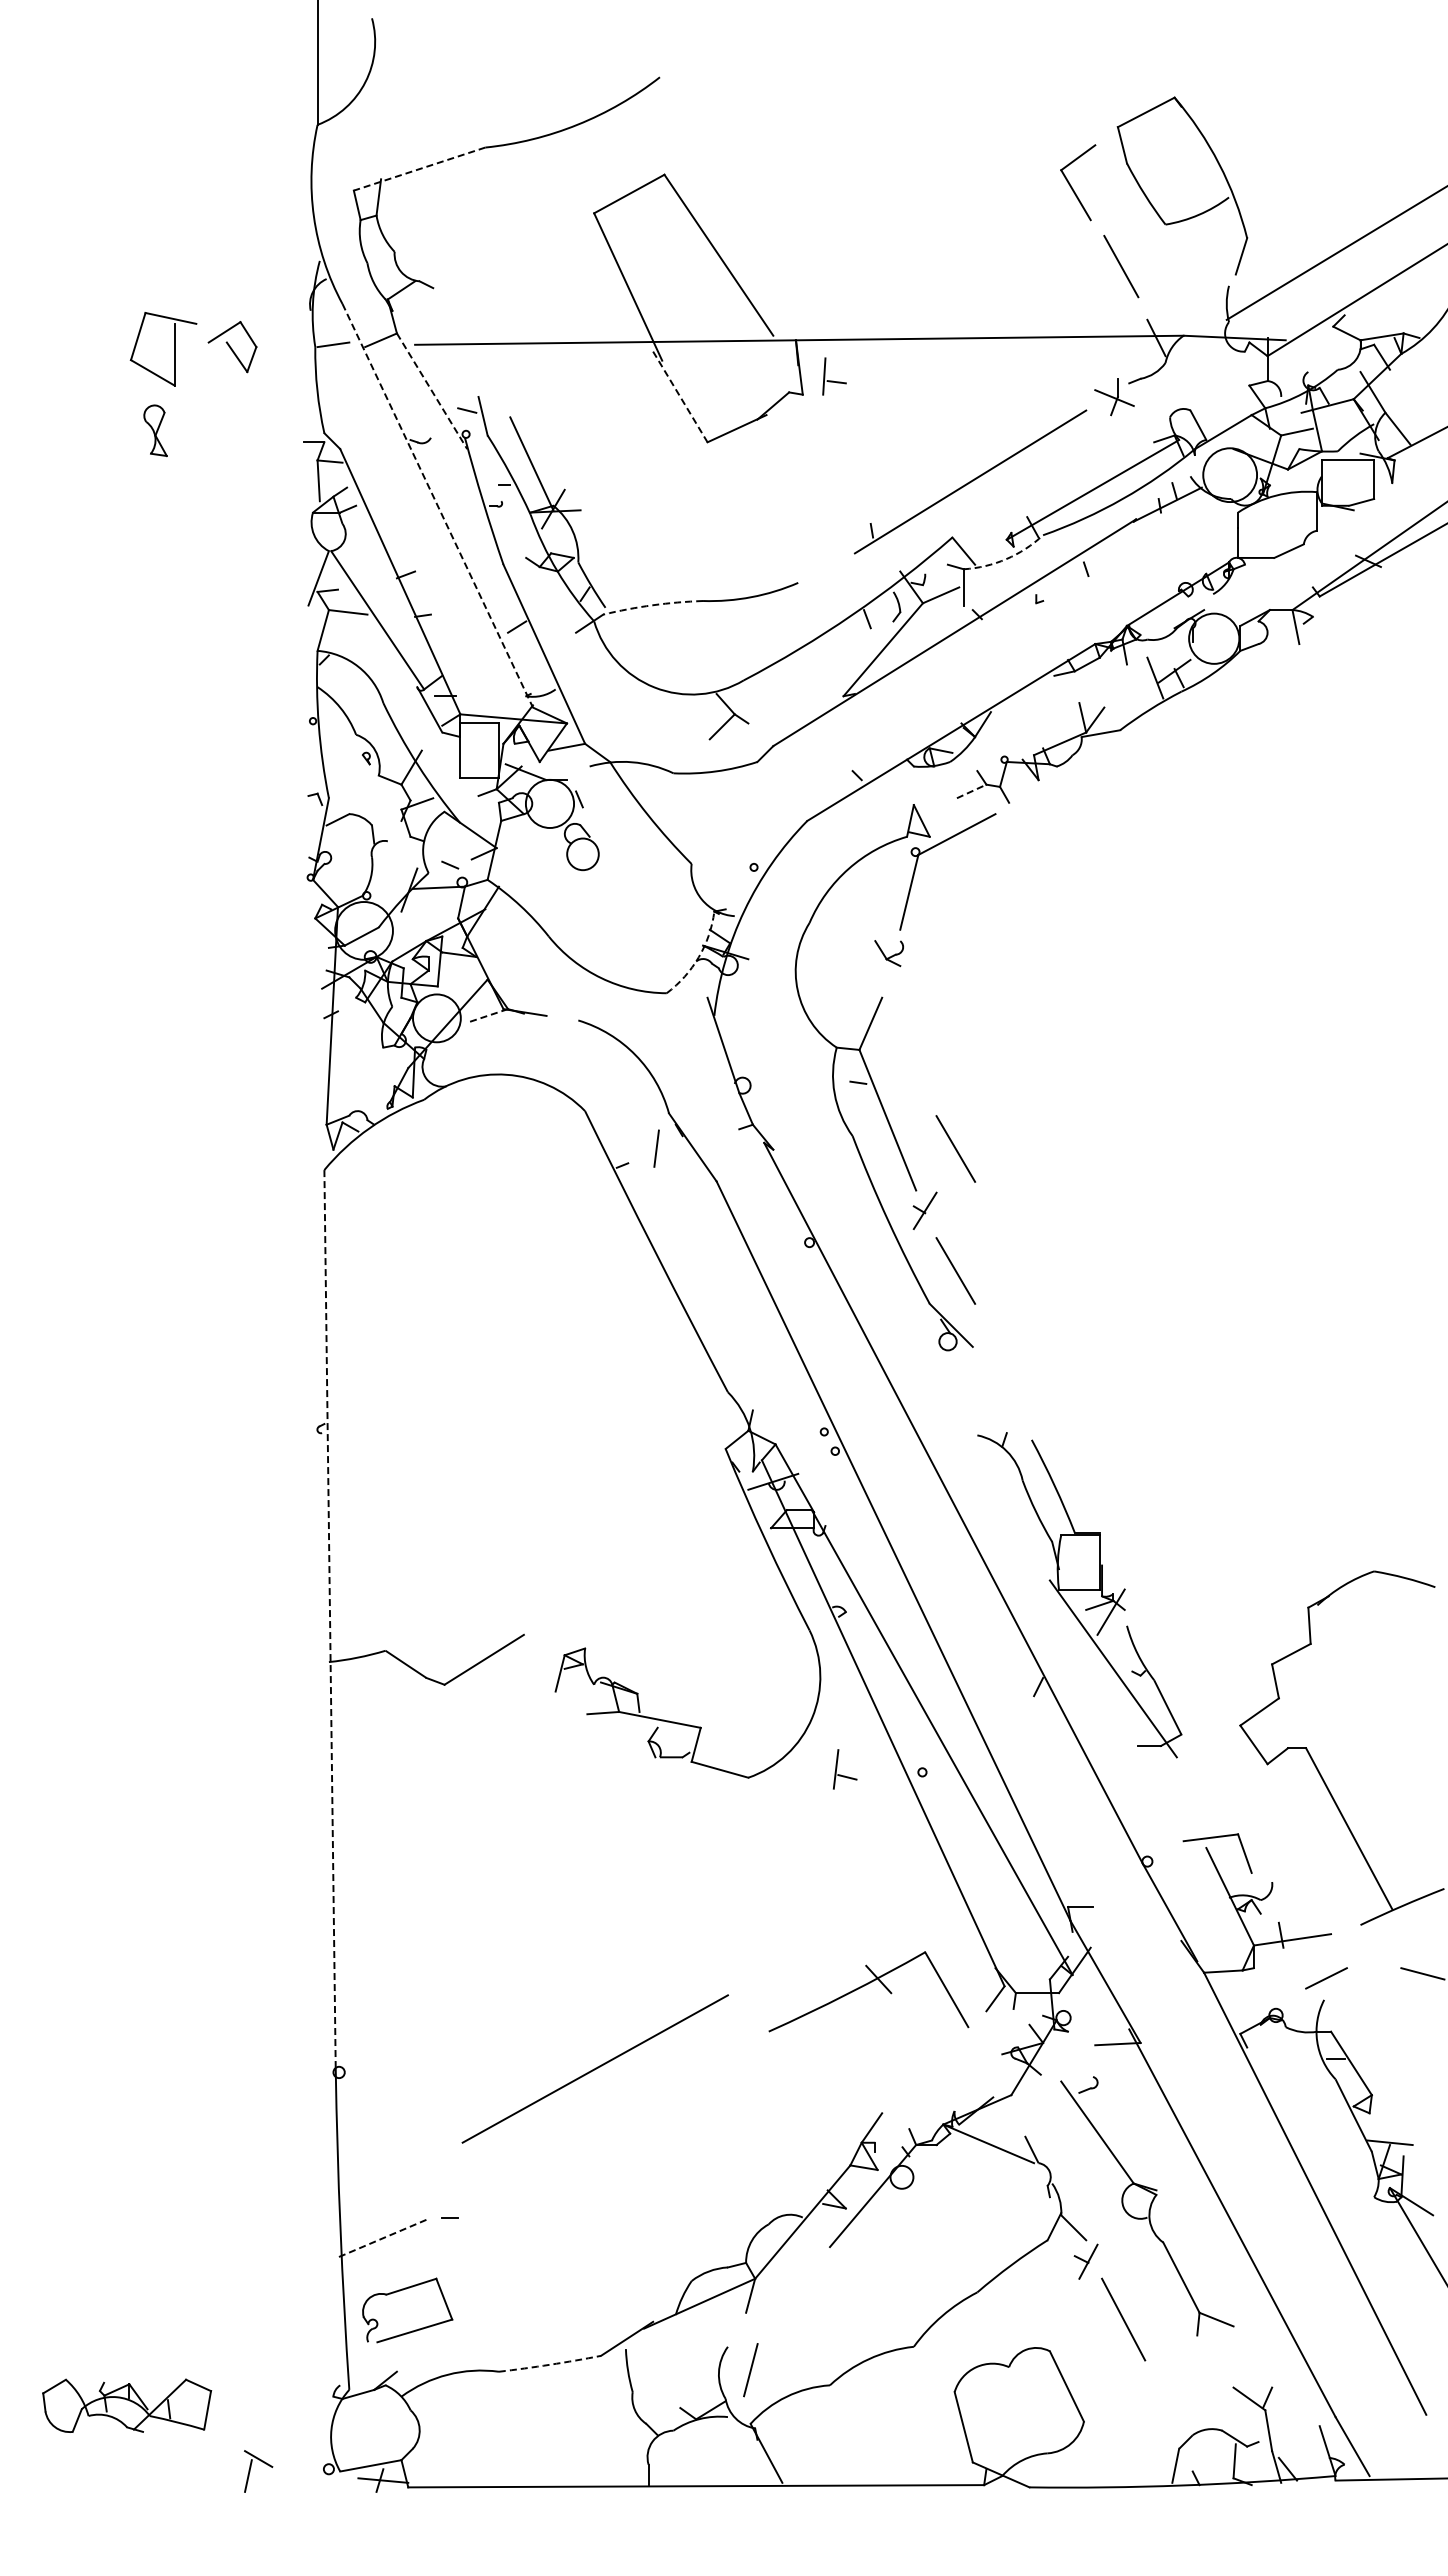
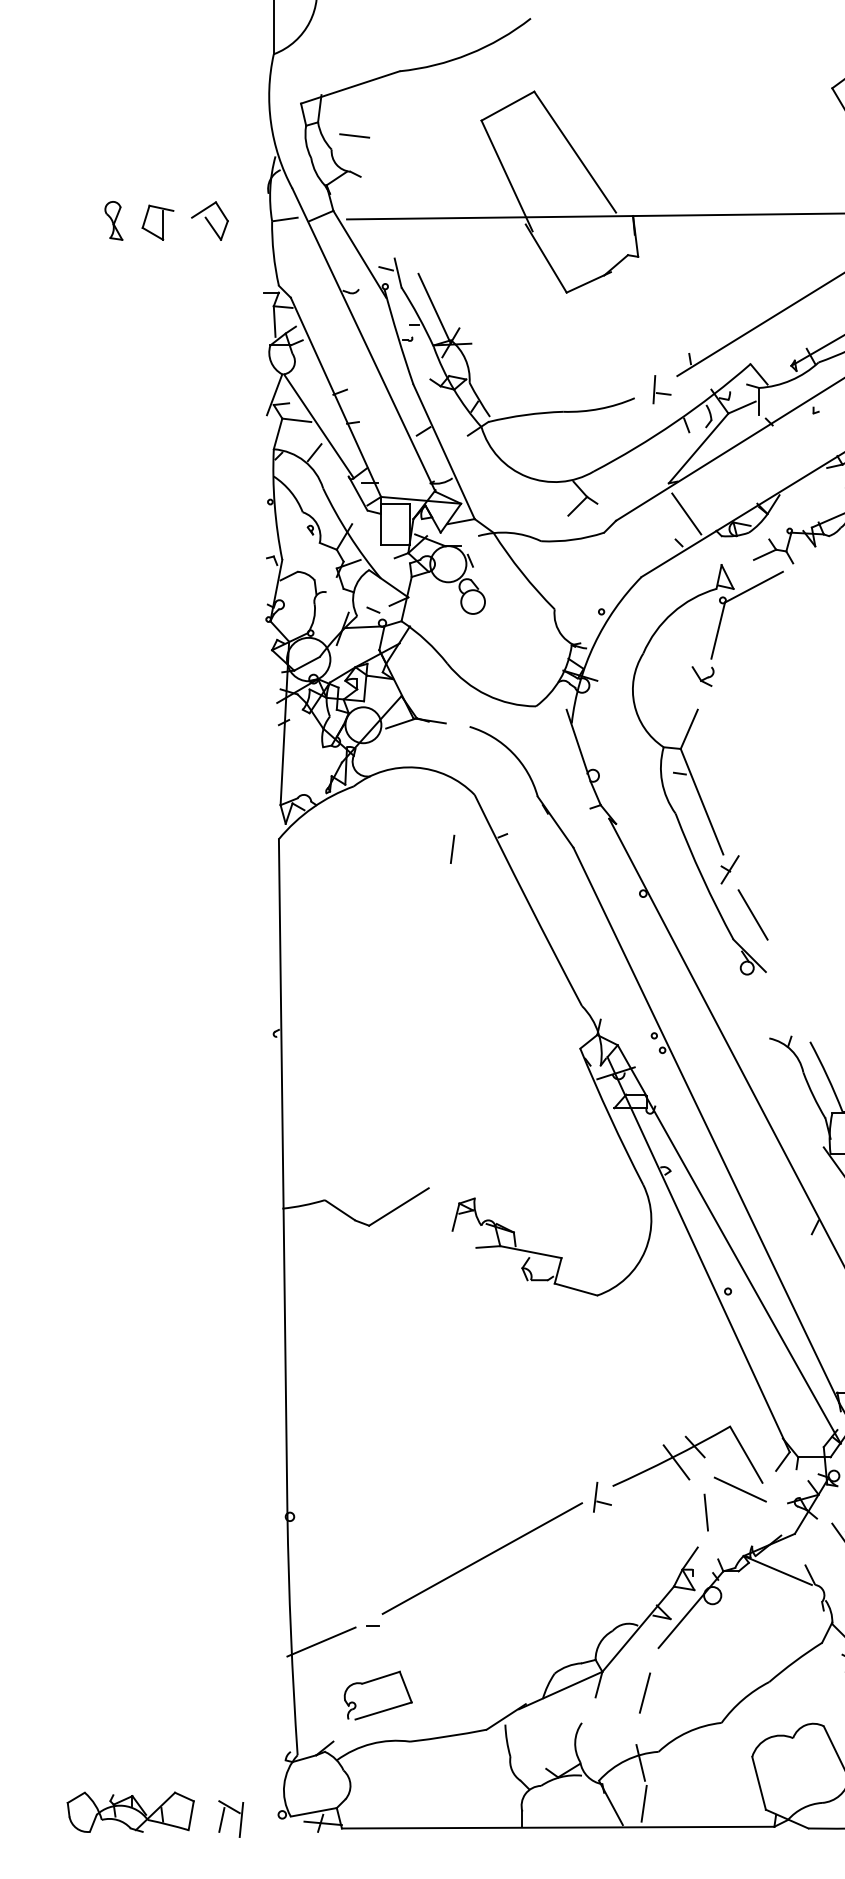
line: (419, 169) -> (350, 87), dashed -> solid
line: (425, 233) -> (354, 135), added
part: (162, 349) -> (157, 222), size x0.62
part: (834, 376) -> (662, 389), moved
line: (432, 391) -> (360, 254), dashed -> solid
line: (680, 396) -> (546, 258), dashed -> solid
part: (155, 430) -> (113, 220), moved
line: (437, 506) -> (363, 340), dashed -> solid
arc: (1006, 559) -> (791, 380), dashed -> solid
arc: (652, 605) -> (525, 415), dashed -> solid
line: (371, 655) -> (314, 452), added
line: (867, 736) -> (686, 513), added
line: (972, 791) -> (765, 554), dashed -> solid
arc: (698, 957) -> (559, 679), dashed -> solid
line: (487, 1015) -> (401, 723), dashed -> solid
line: (656, 1148) -> (452, 849), moved
line: (955, 1148) -> (752, 822), removed
line: (330, 1619) -> (283, 1176), dashed -> solid
part: (845, 1769) -> (602, 1497), moved
line: (853, 1999) -> (676, 1462), added
line: (938, 2036) -> (740, 1489), added
line: (893, 2066) -> (706, 1512), added
line: (594, 2068) -> (481, 1558), moved
line: (380, 2239) -> (321, 1642), dashed -> solid
part: (400, 2291) -> (372, 1681), moved
arc: (550, 2364) -> (448, 1736), dashed -> solid
line: (750, 2370) -> (644, 1693), moved
line: (805, 2399) -> (640, 1762), added
part: (127, 2405) -> (131, 1812), moved
line: (810, 2454) -> (643, 1803), added
line: (274, 2475) -> (241, 1819), added

